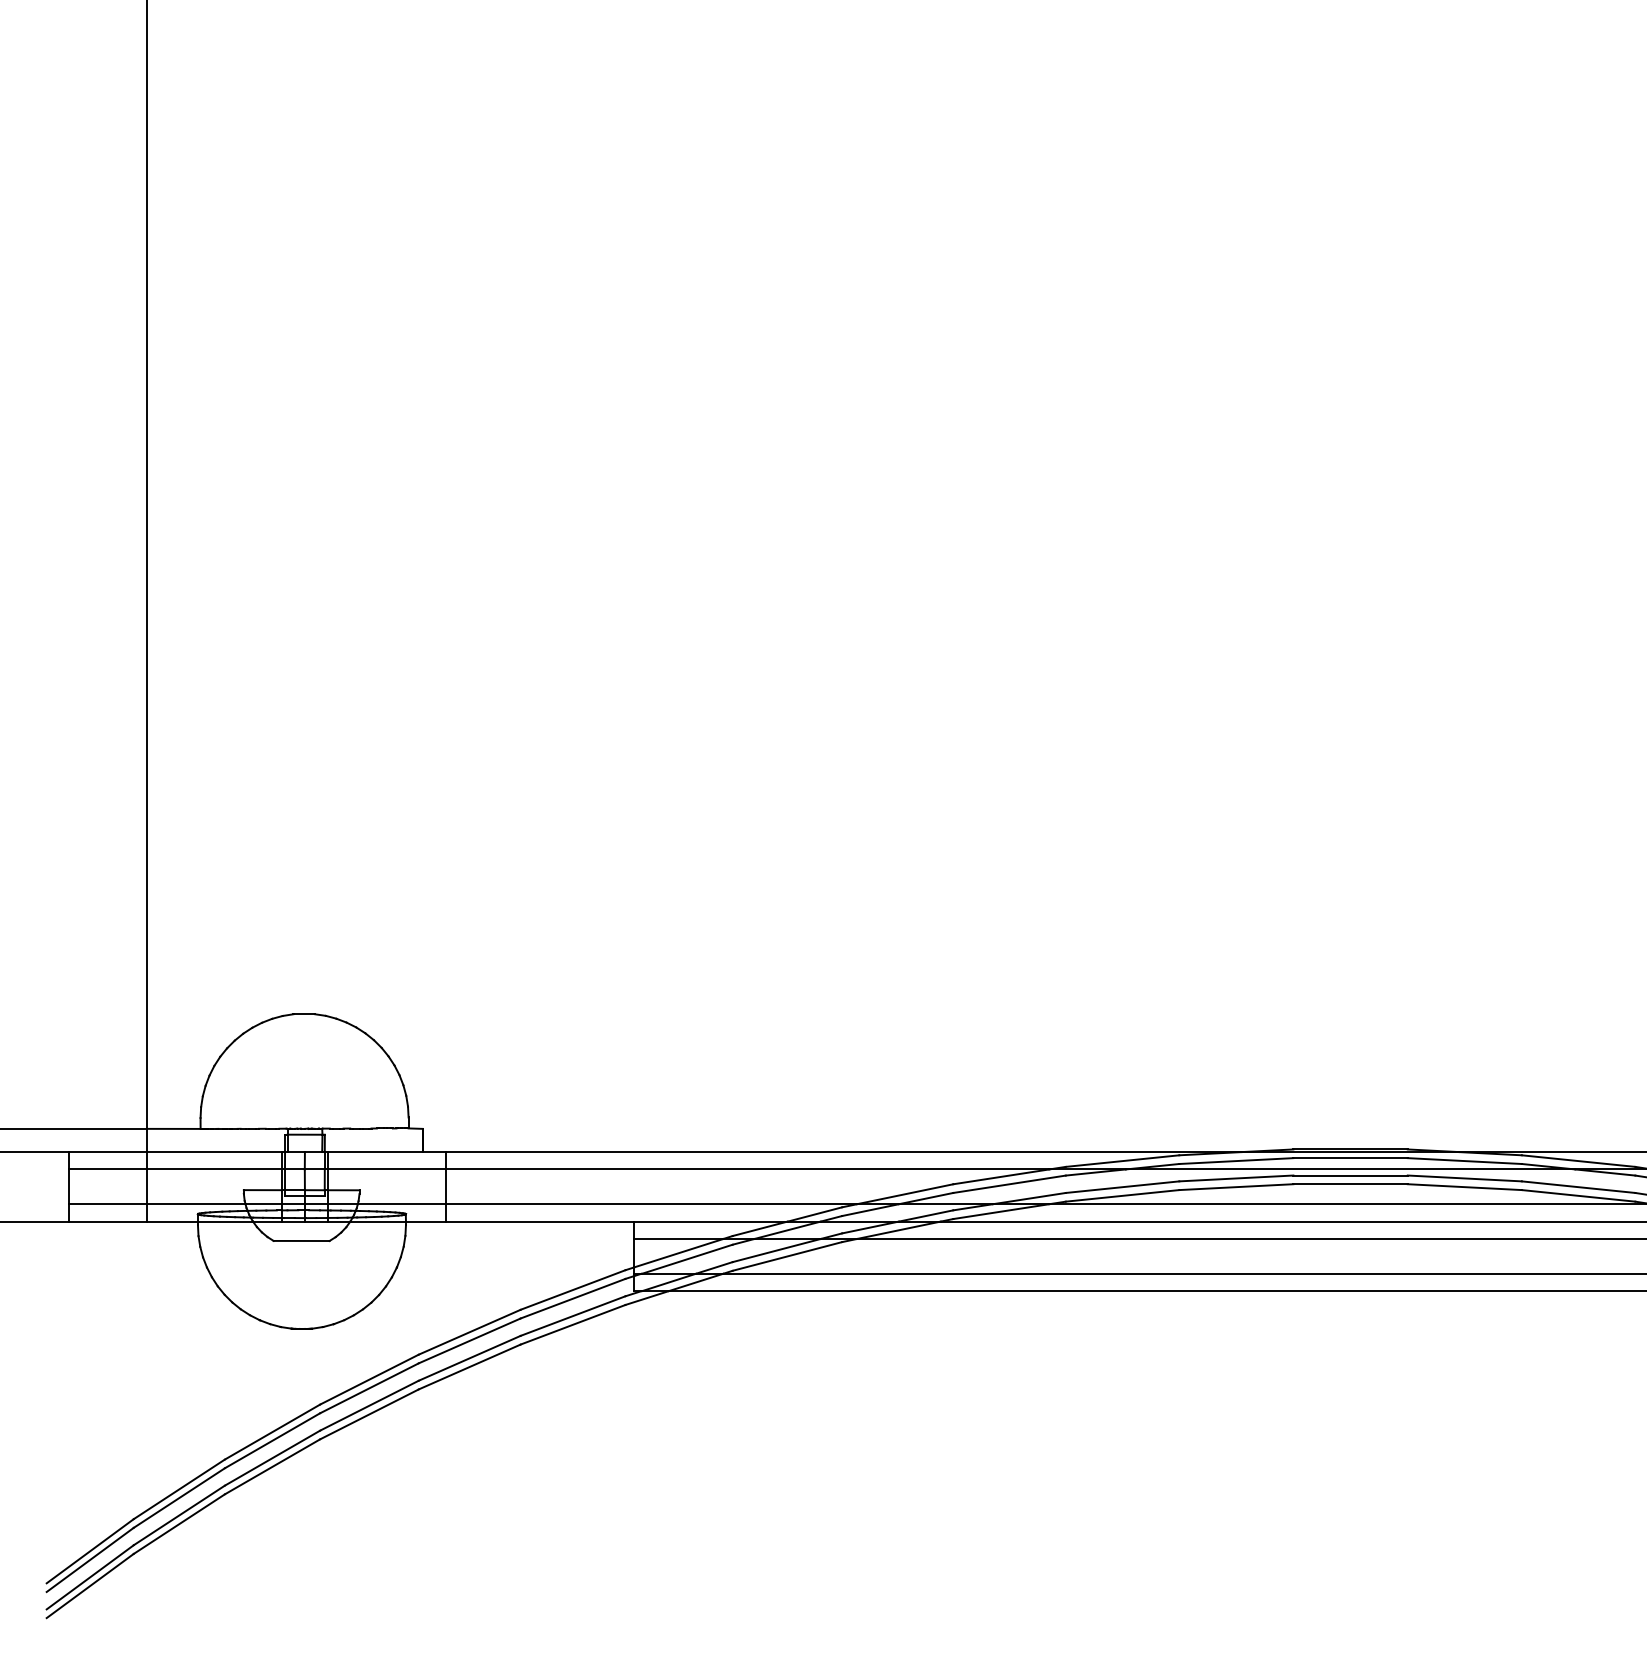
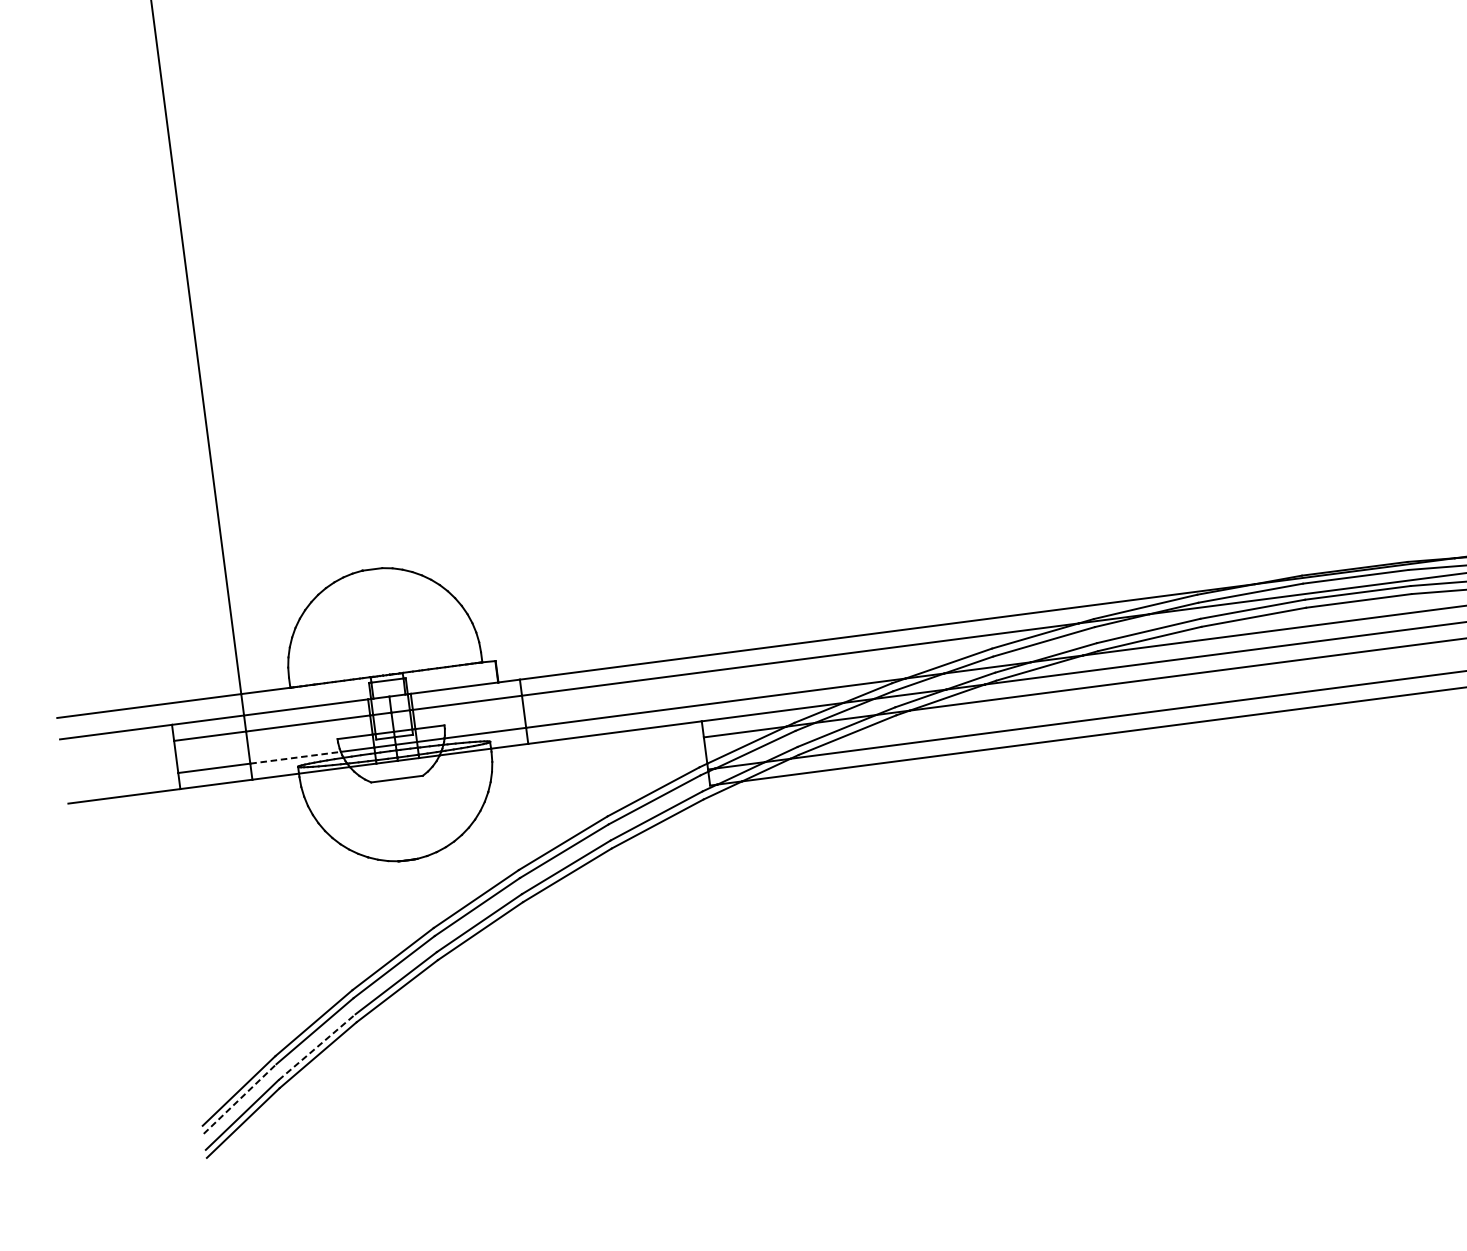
line: (197, 1204) -> (296, 757), solid -> dashed
line: (179, 1515) -> (317, 1047), solid -> dashed
line: (90, 1559) -> (240, 1098), solid -> dashed

